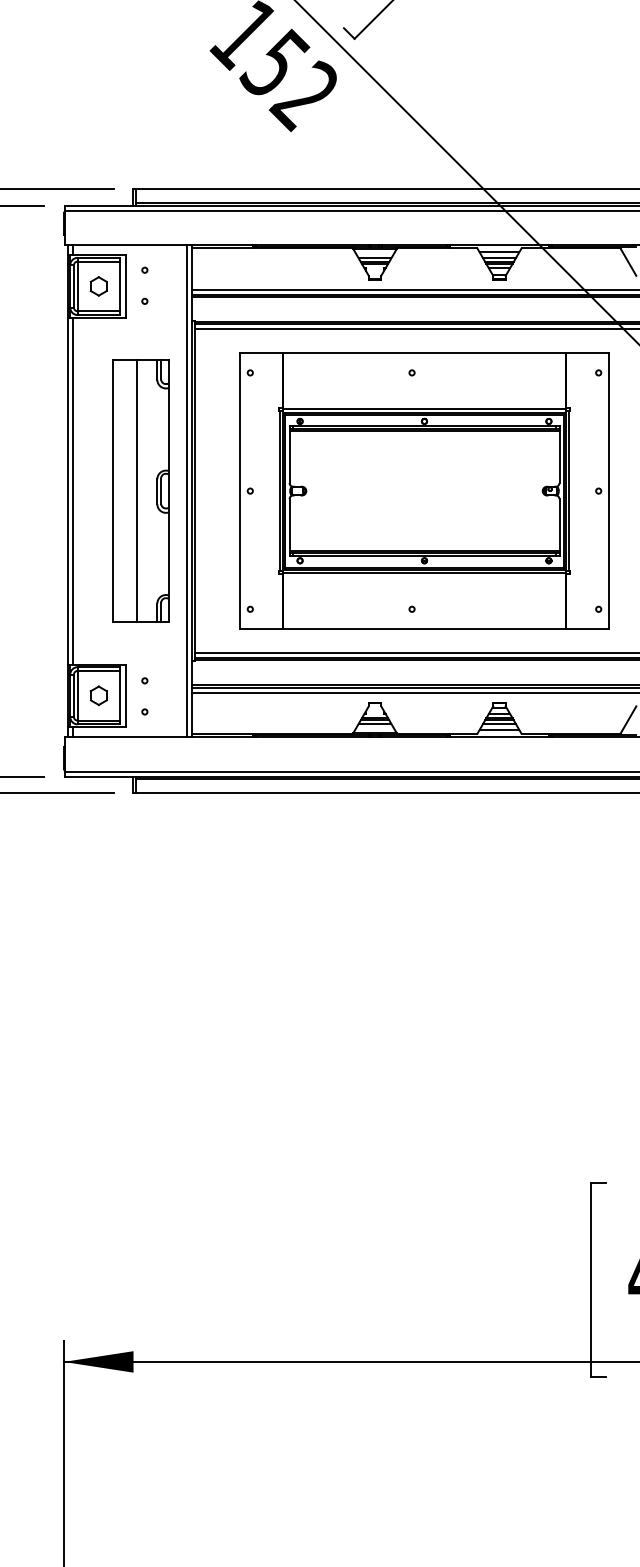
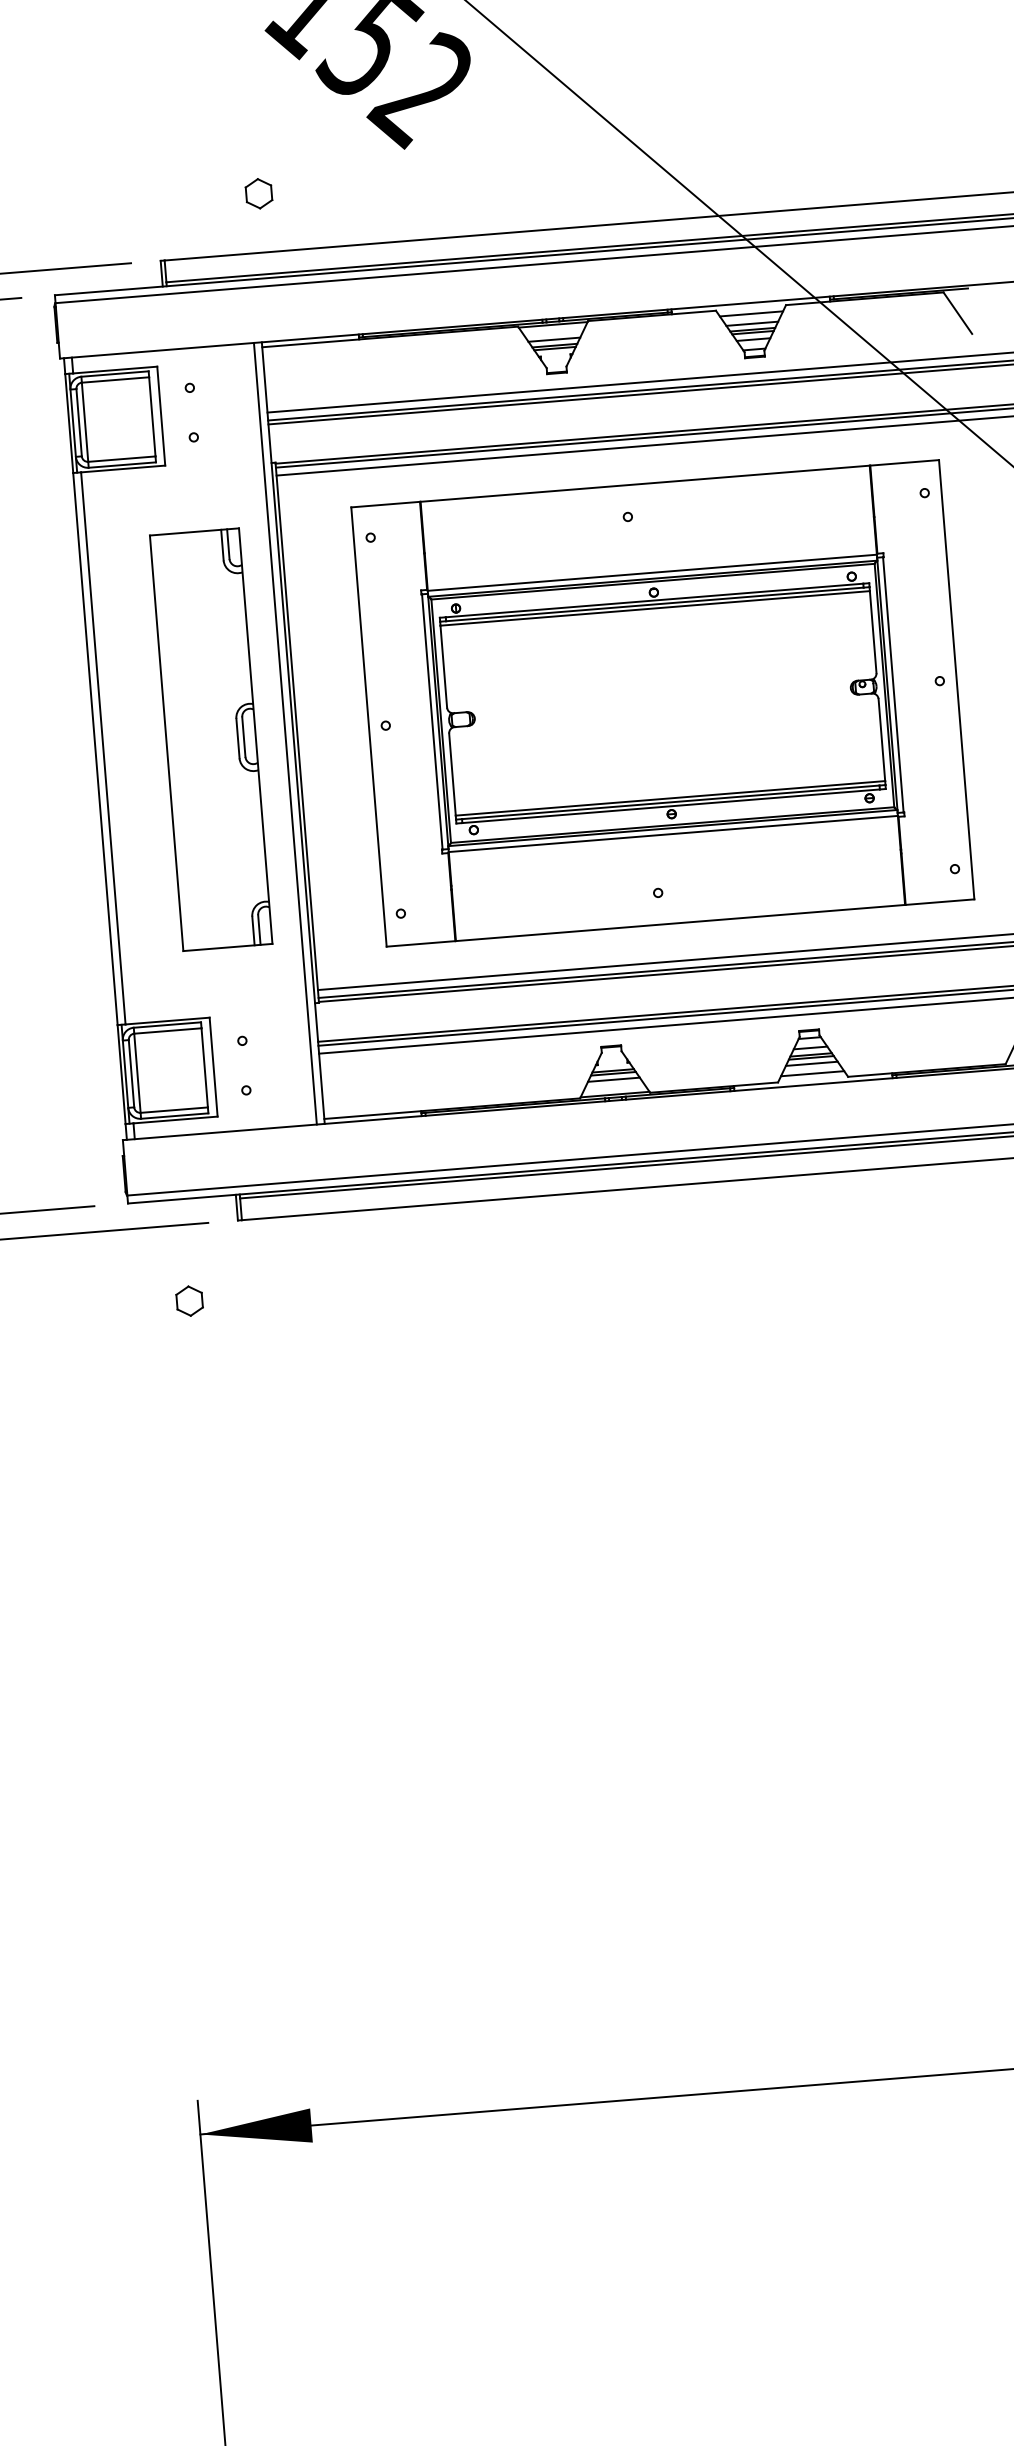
part: (98, 286) -> (258, 193), moved
line: (137, 490) -> (206, 739), removed
part: (98, 695) -> (189, 1300), moved

